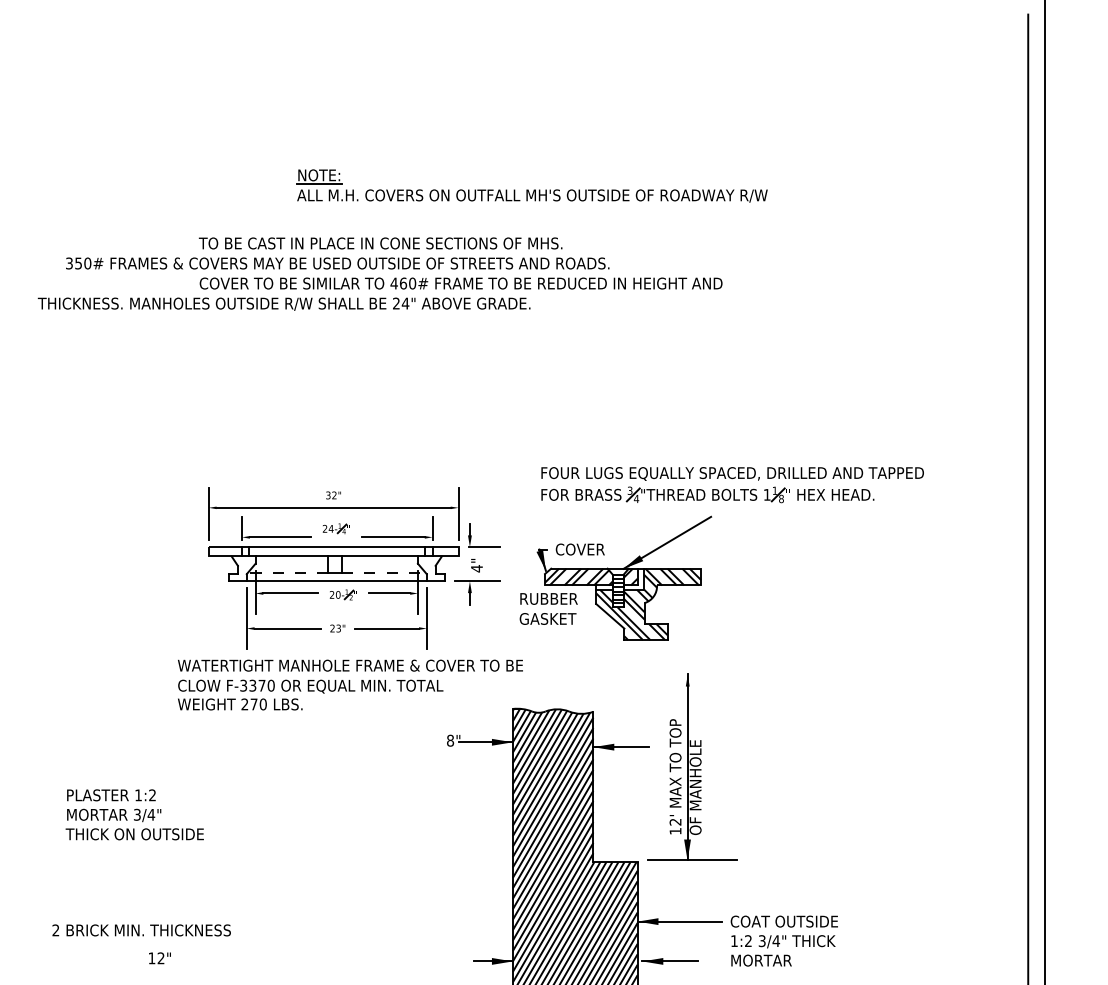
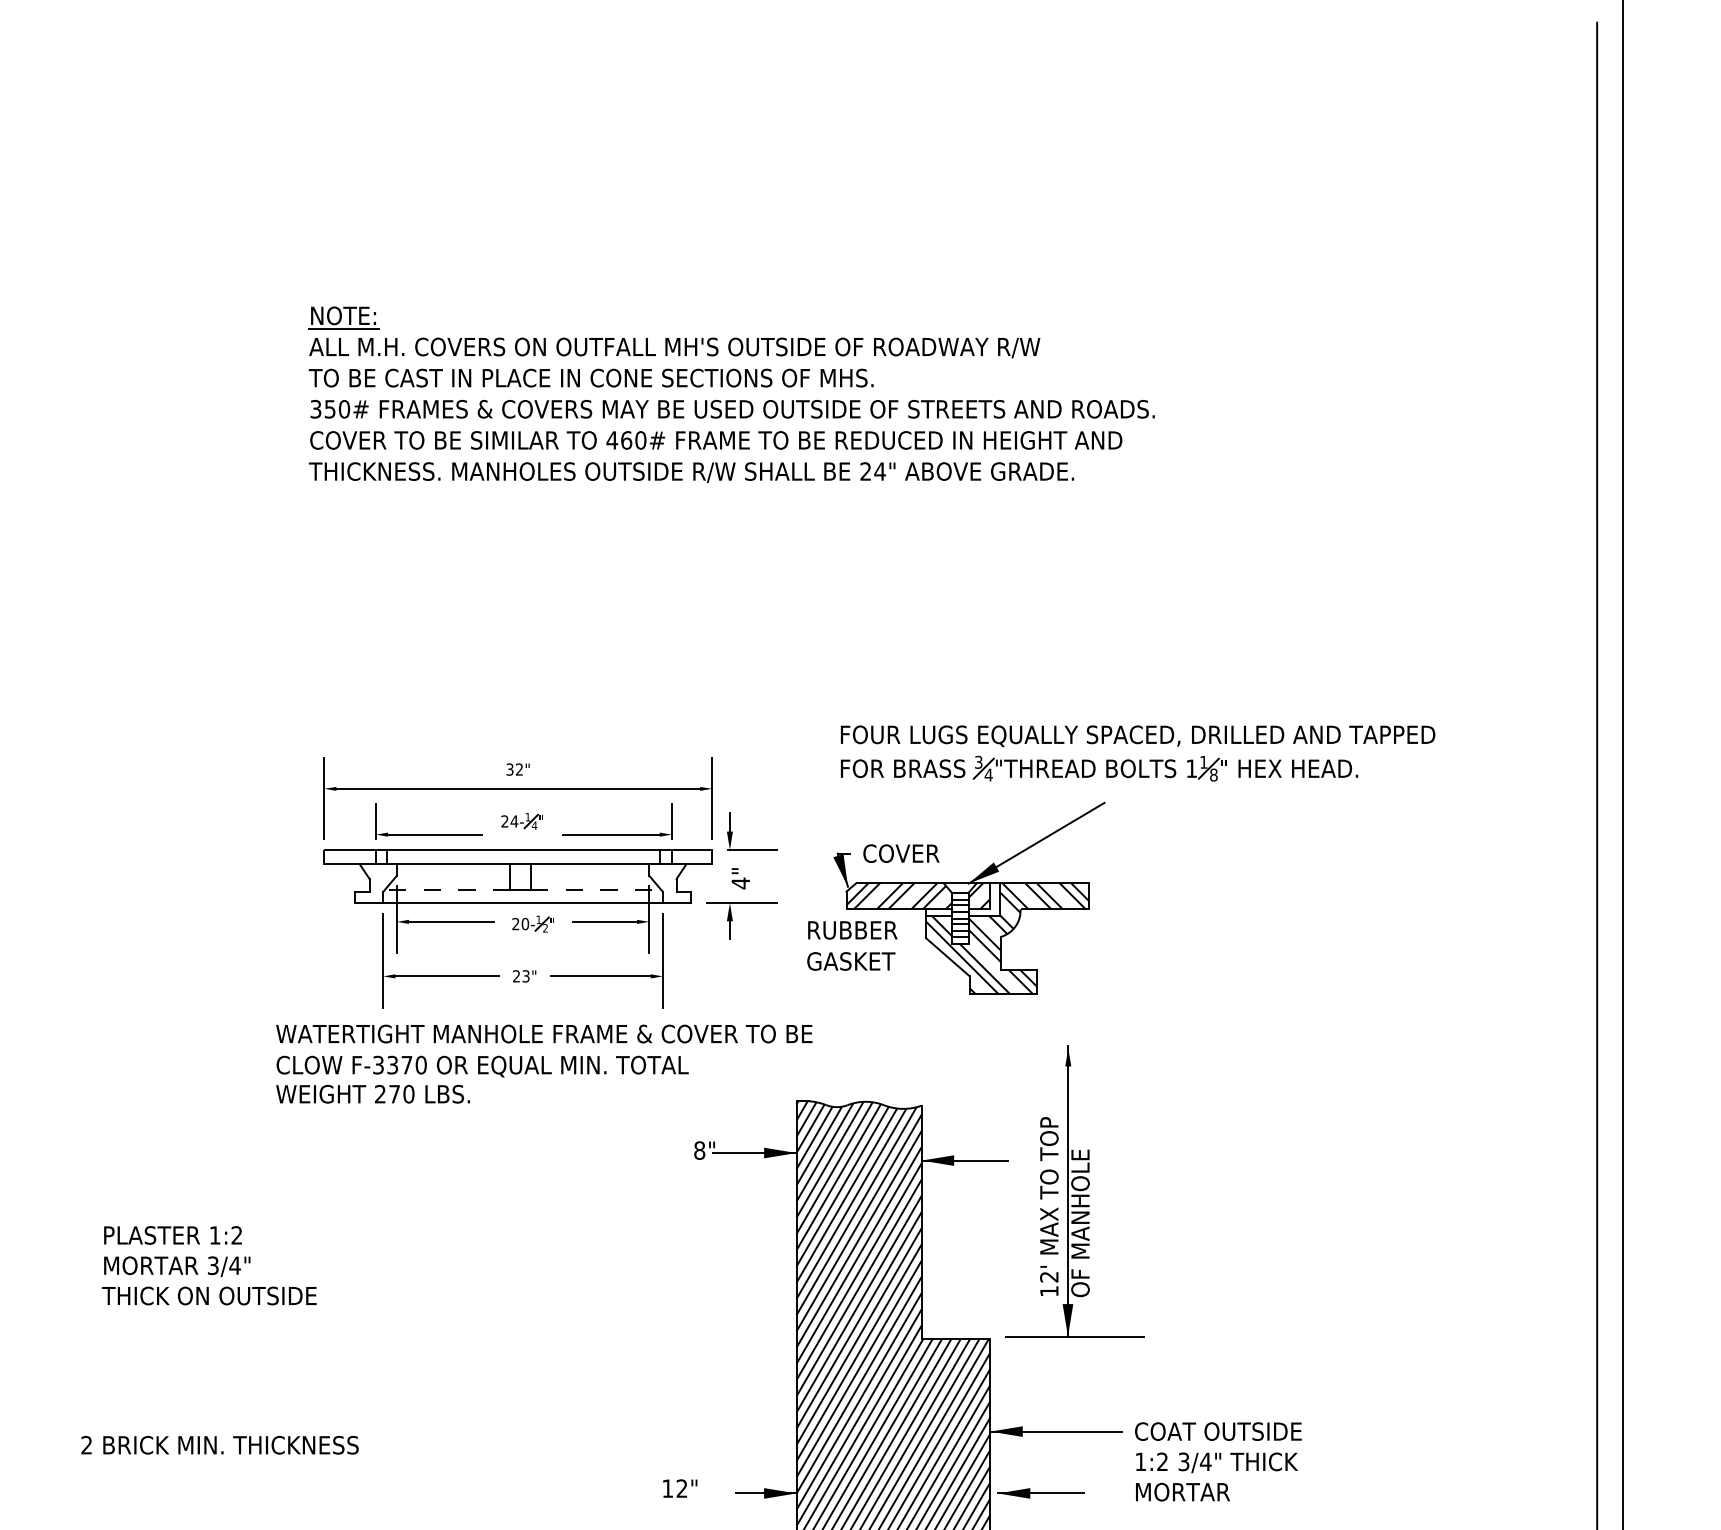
part: (531, 185) -> (673, 331), moved
text: (337, 263) -> (732, 409), moved
text: (283, 303) -> (690, 471), moved
text: (159, 958) -> (679, 1488), moved

